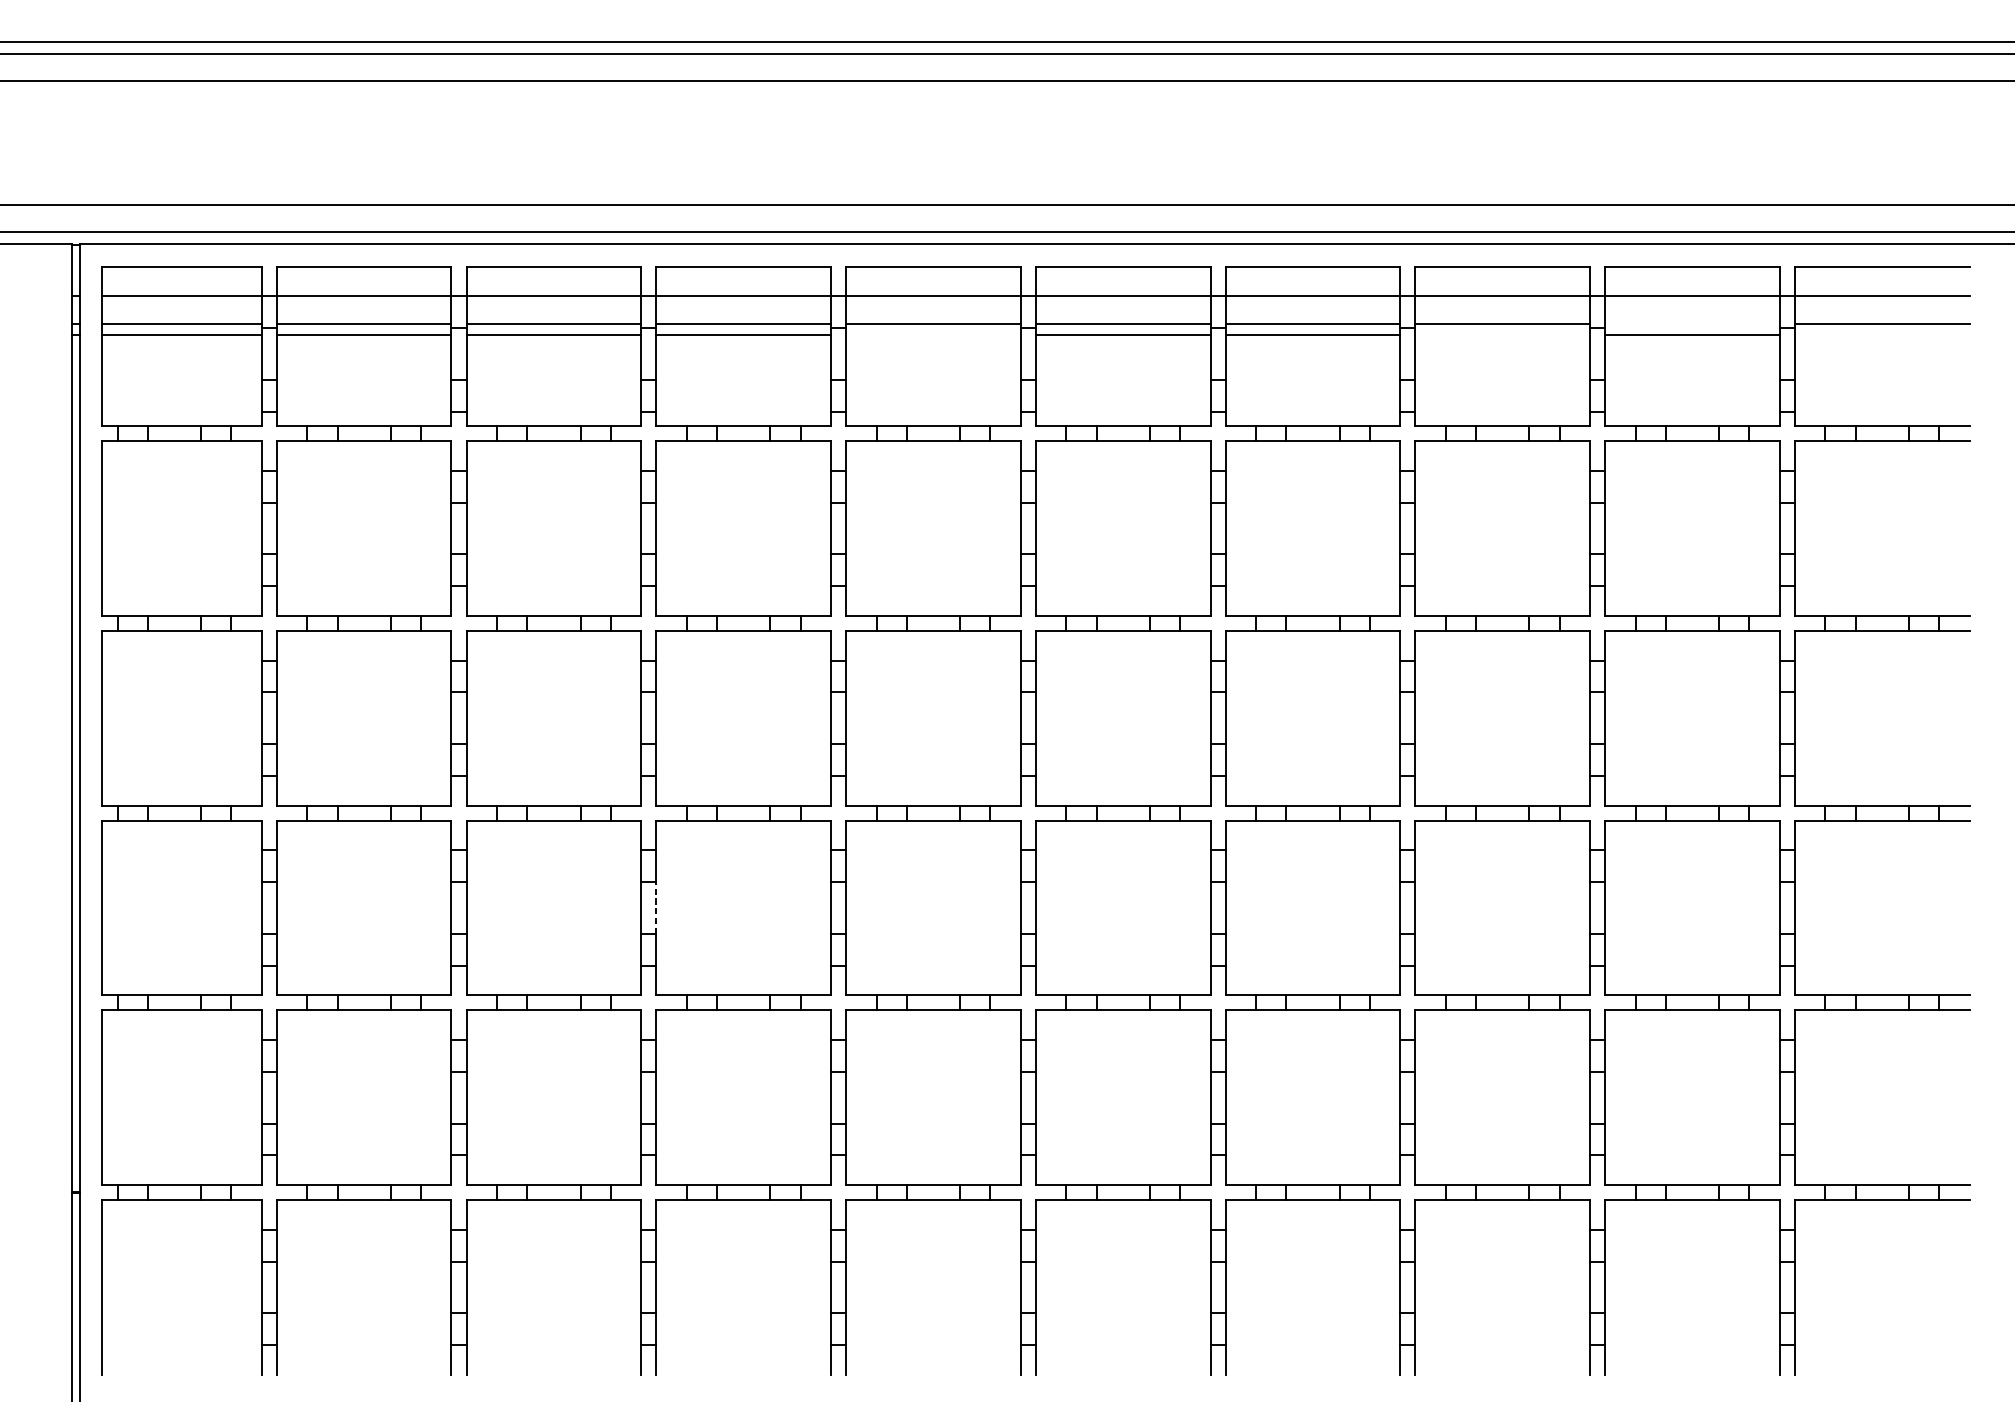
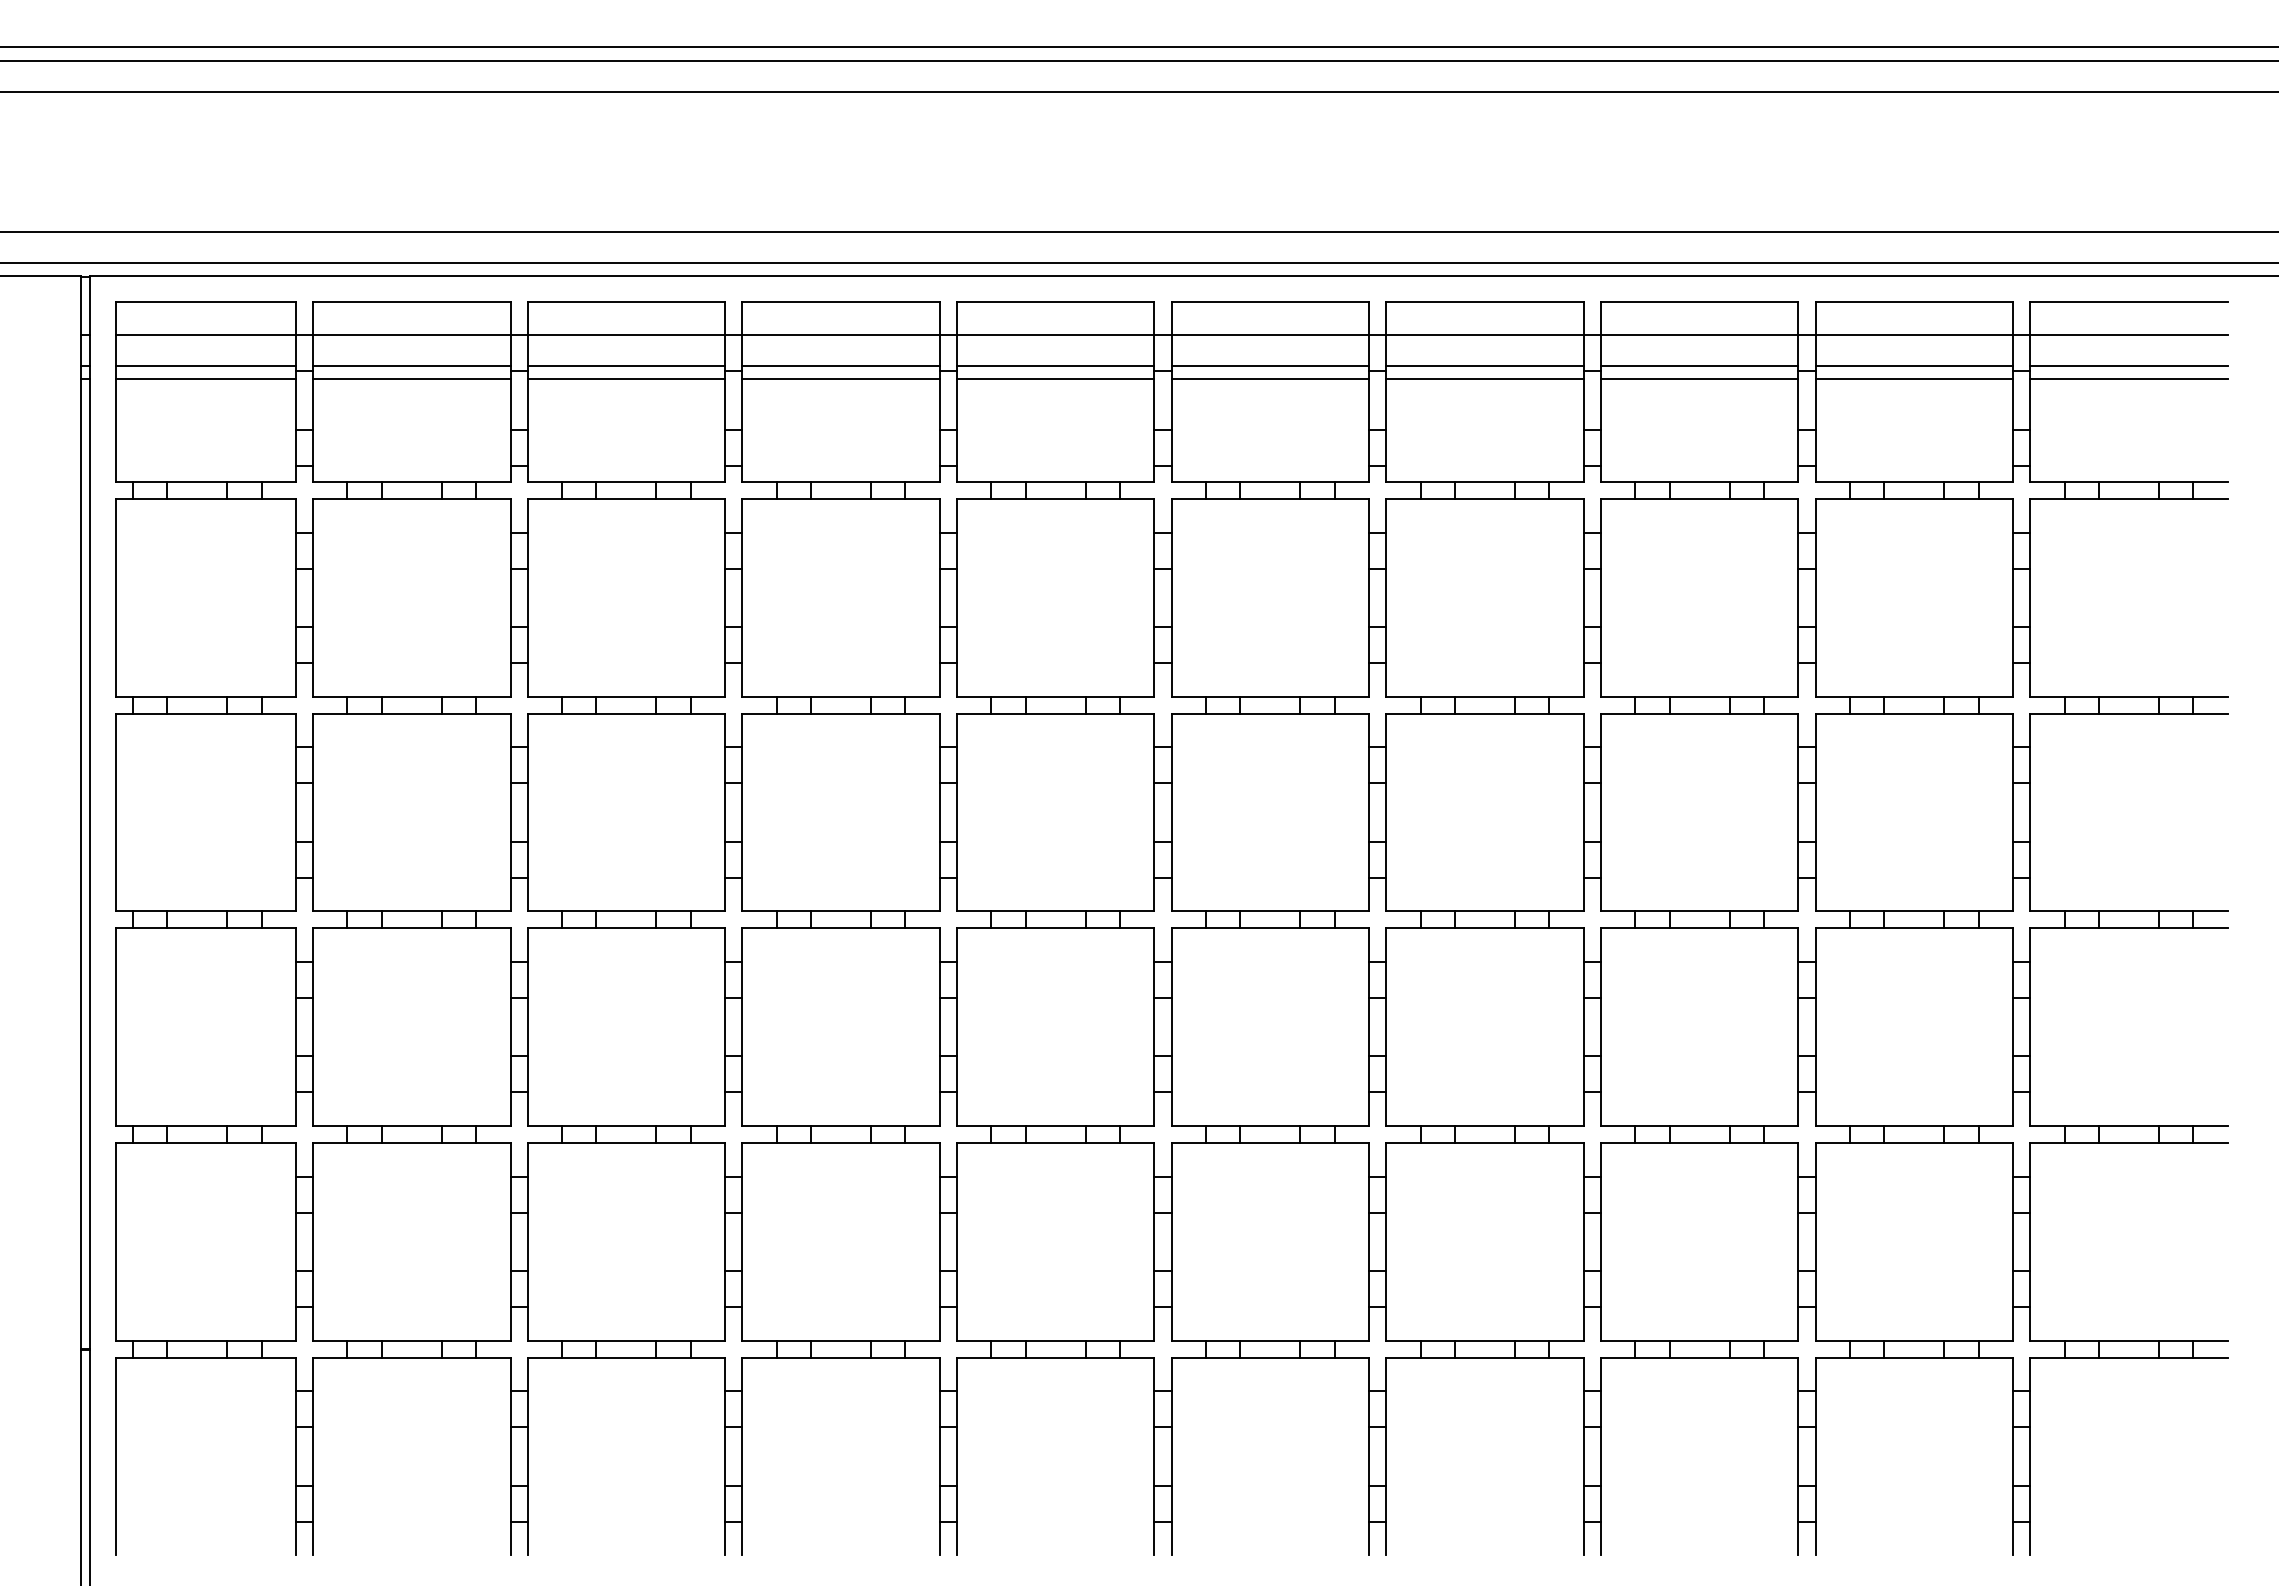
line: (1692, 323) -> (1914, 366), added
line: (933, 335) -> (1055, 379), added
line: (1502, 335) -> (1699, 379), added
line: (1881, 335) -> (2128, 379), added
line: (656, 907) -> (742, 1026), dashed -> solid

